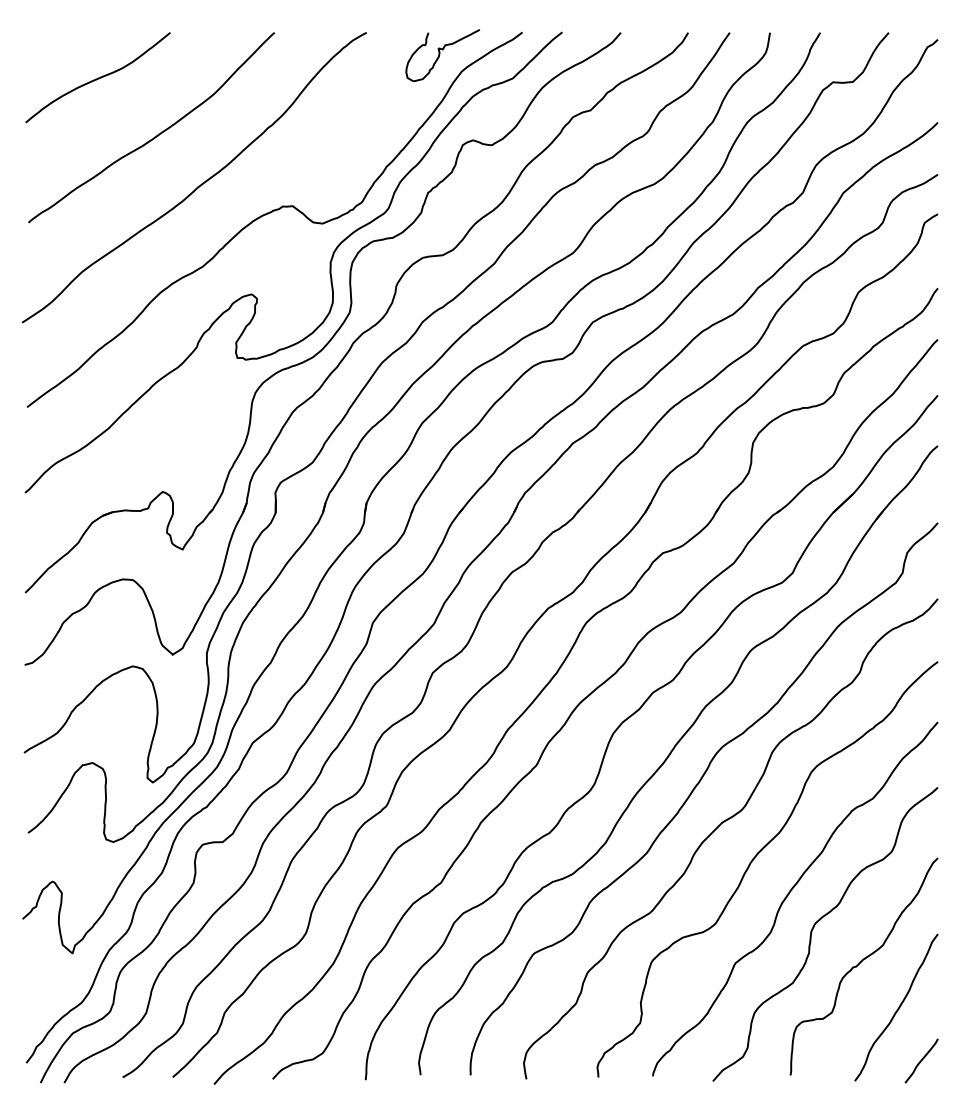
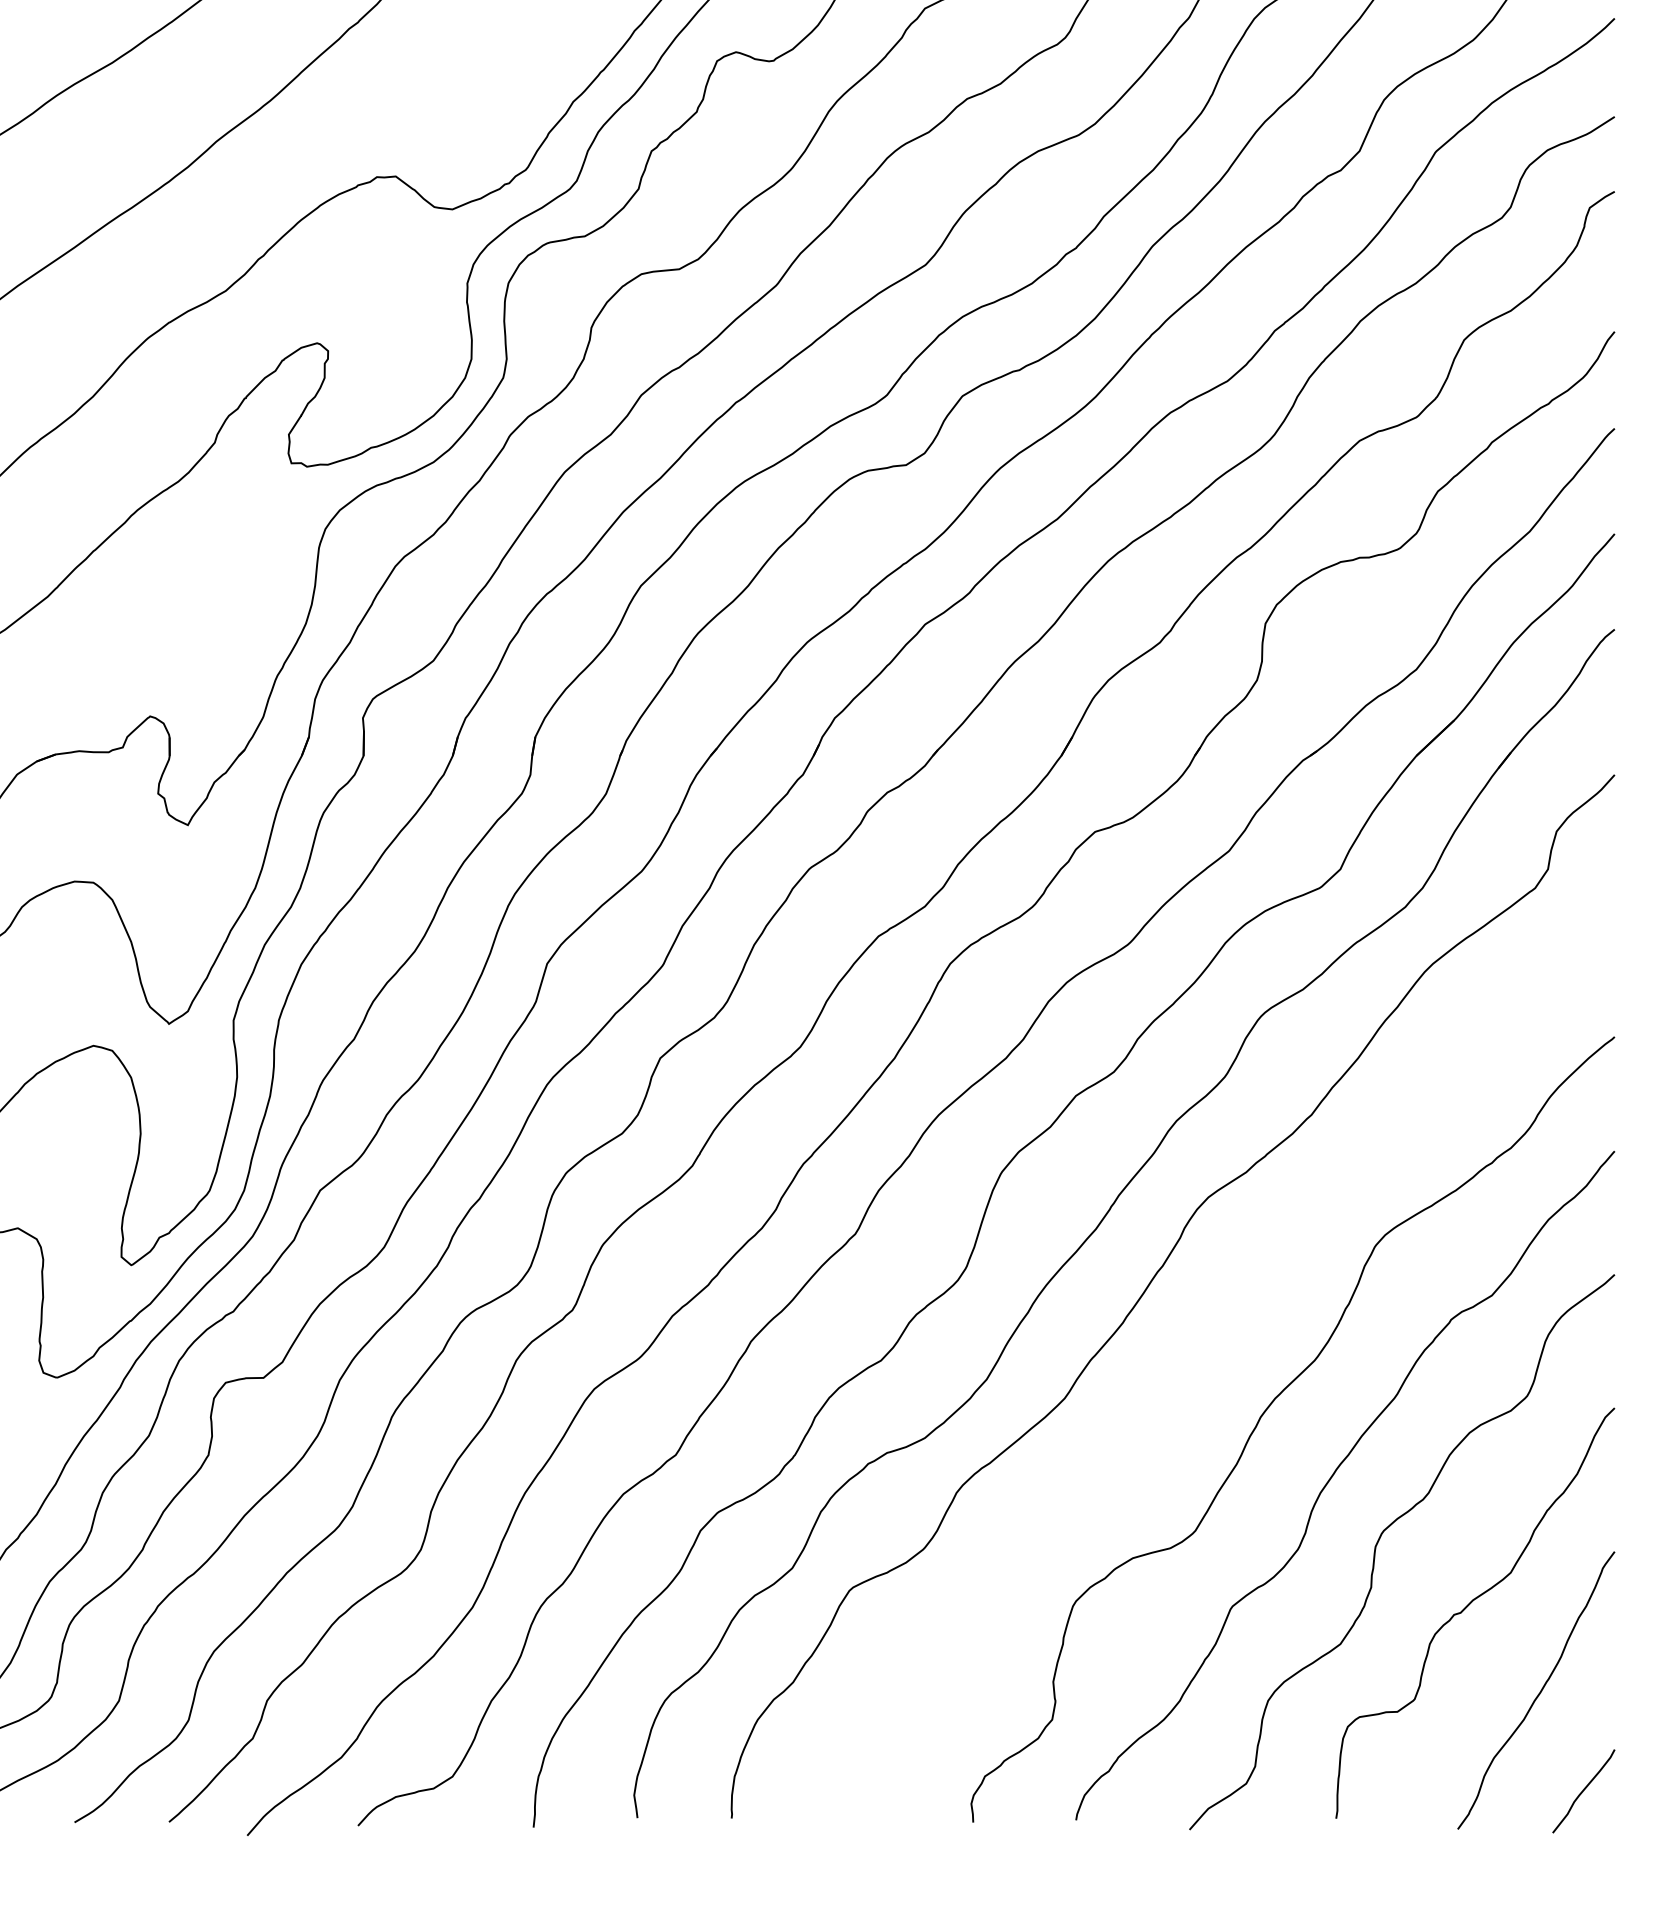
curve: (719, 826) -> (1201, 1348), removed

